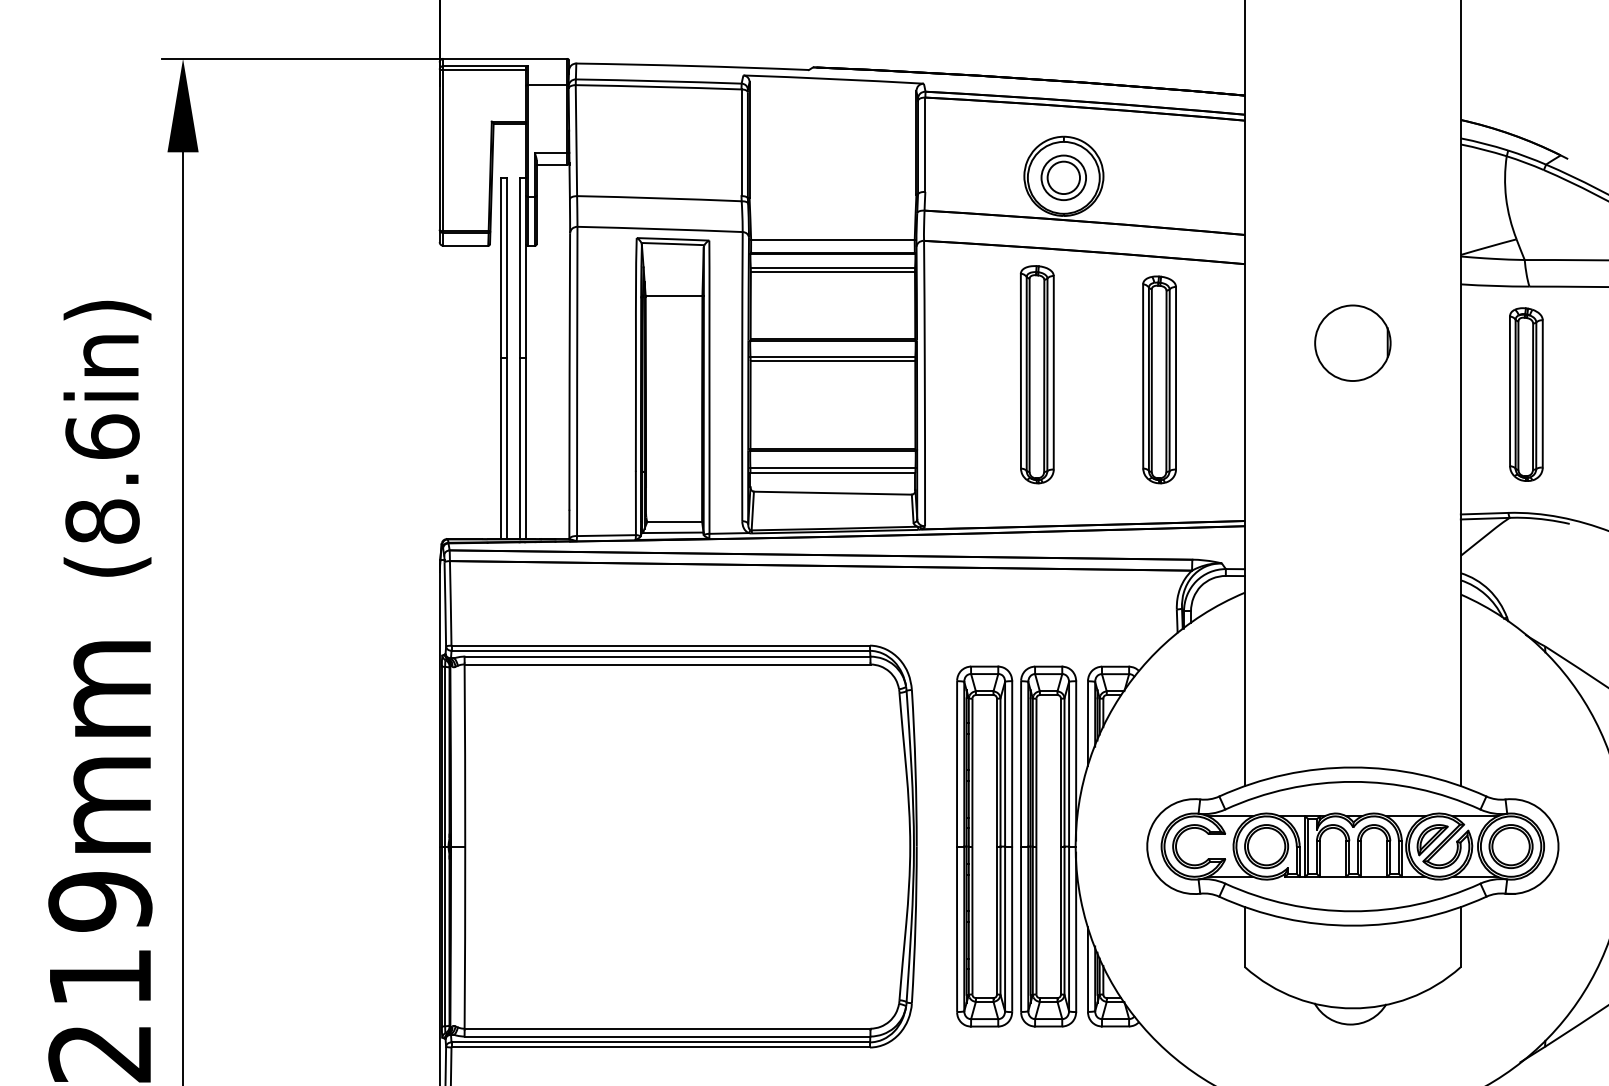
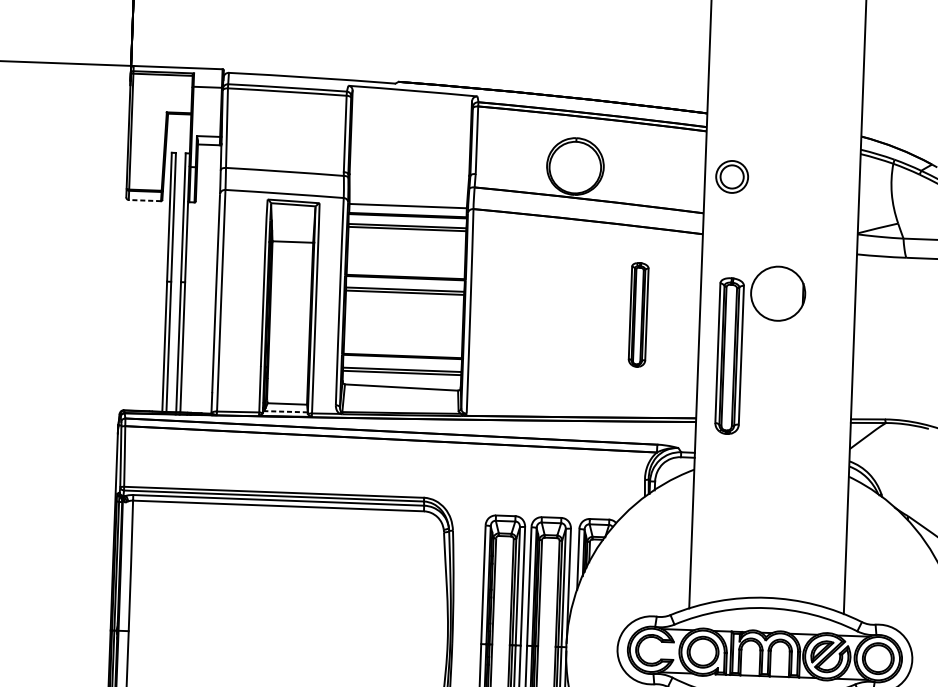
part: (1063, 177) -> (731, 176), moved
line: (465, 245) -> (144, 200), solid -> dashed
part: (1036, 374) -> (728, 356), moved
part: (1159, 379) -> (638, 314), size x0.7
part: (1526, 394) -> (901, 335), removed
line: (672, 532) -> (285, 411), solid -> dashed

